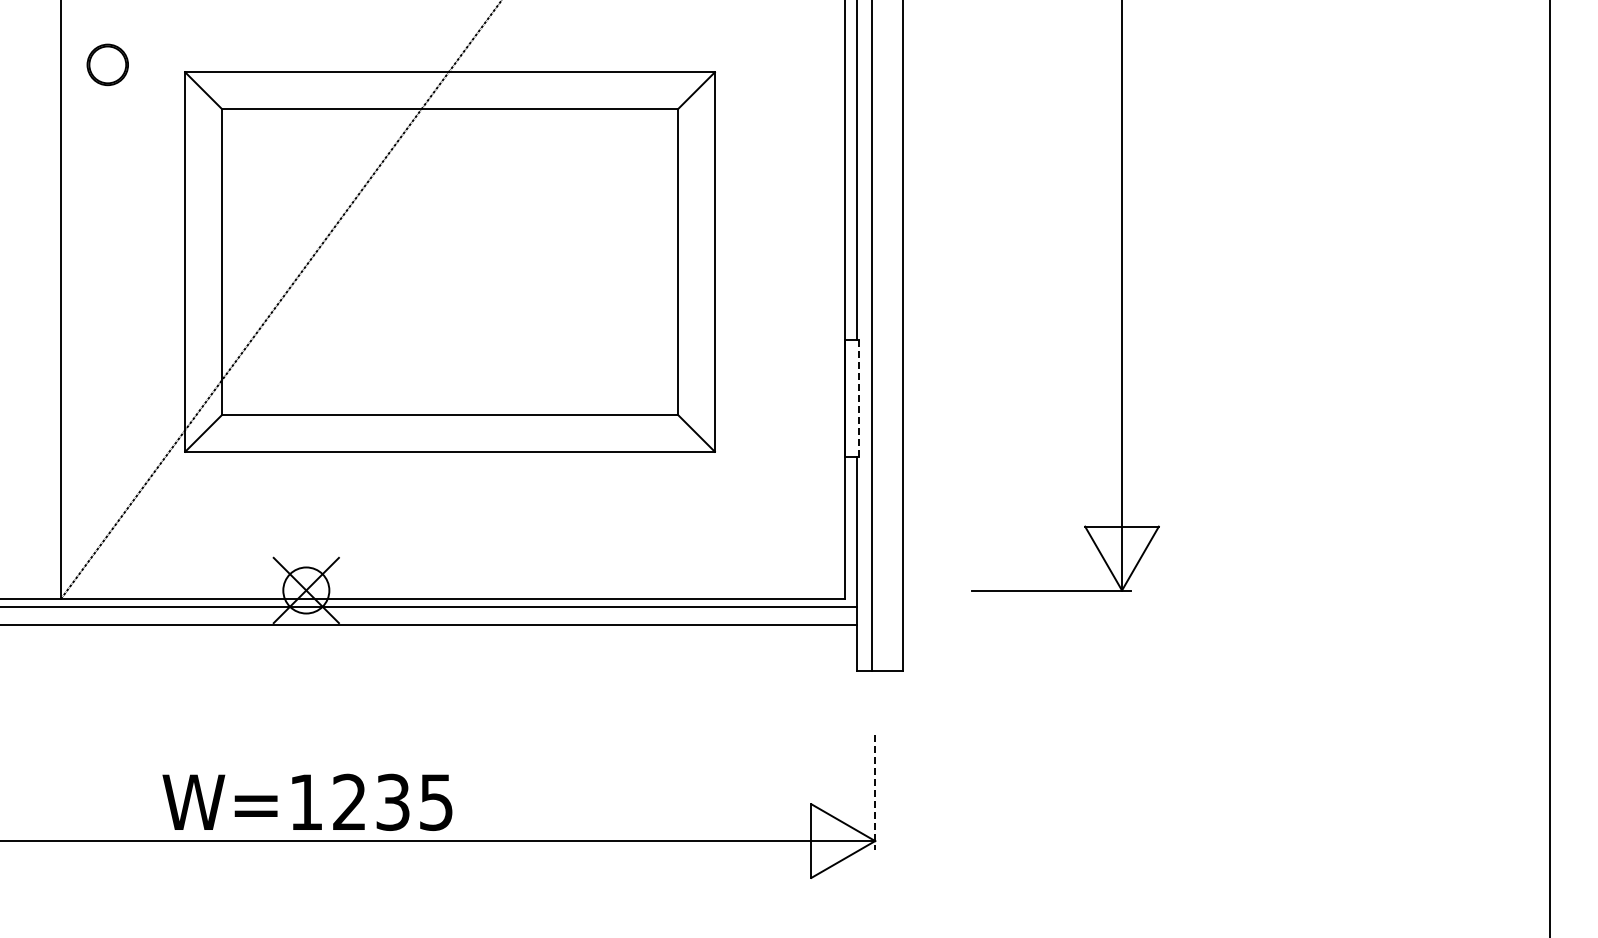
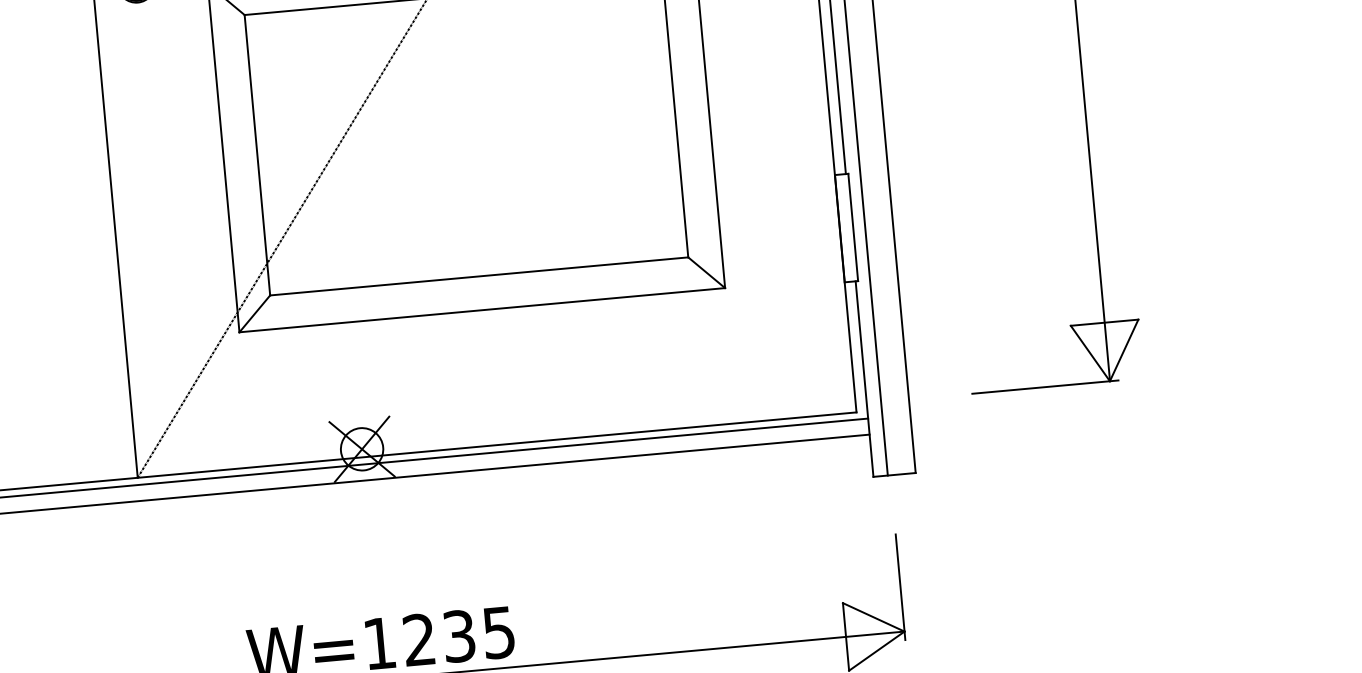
line: (859, 398) -> (853, 227), dashed -> solid
line: (875, 792) -> (900, 587), dashed -> solid

